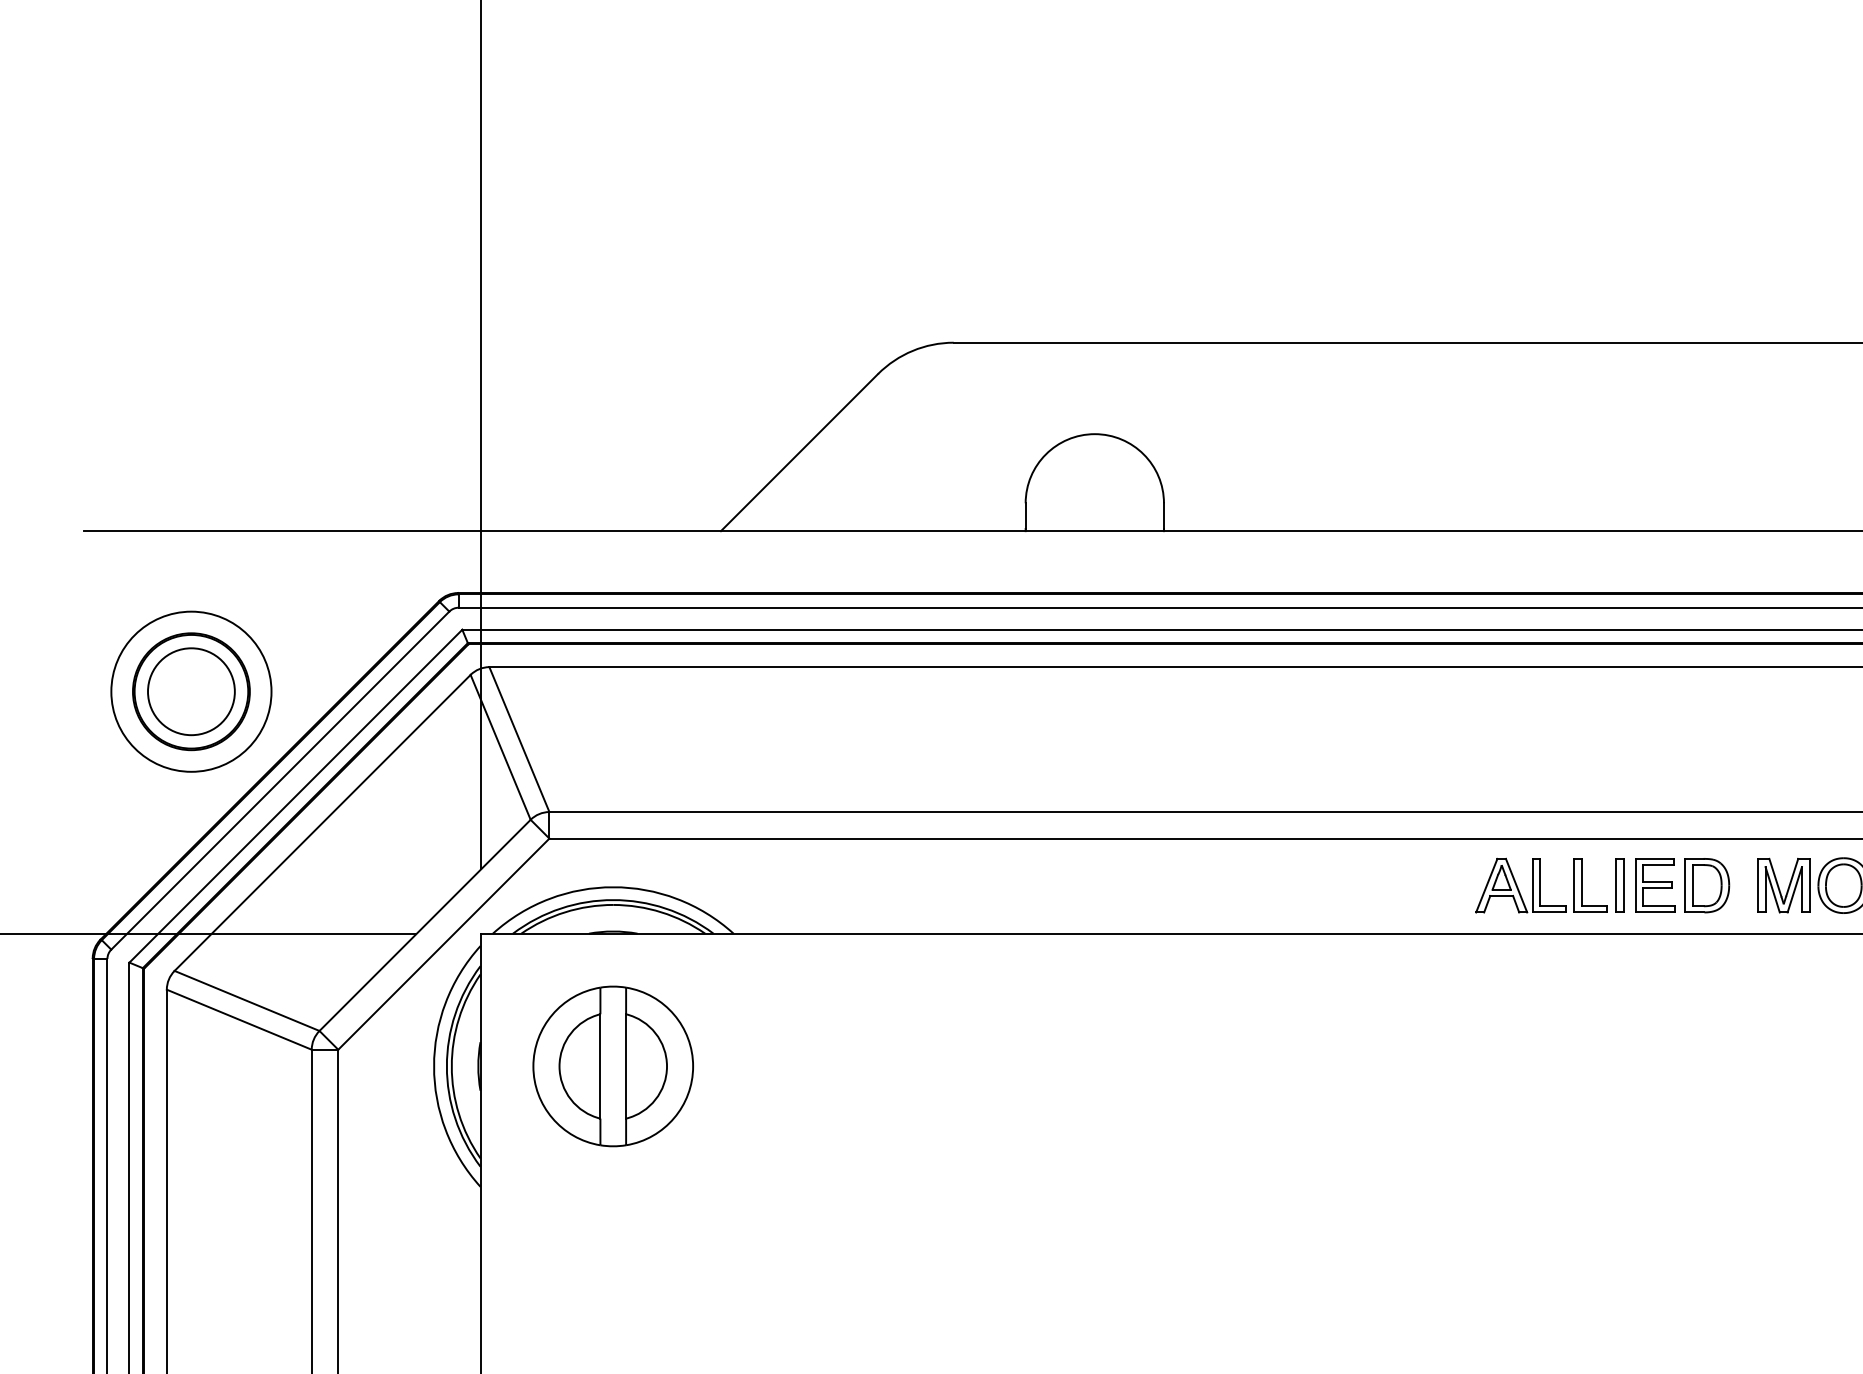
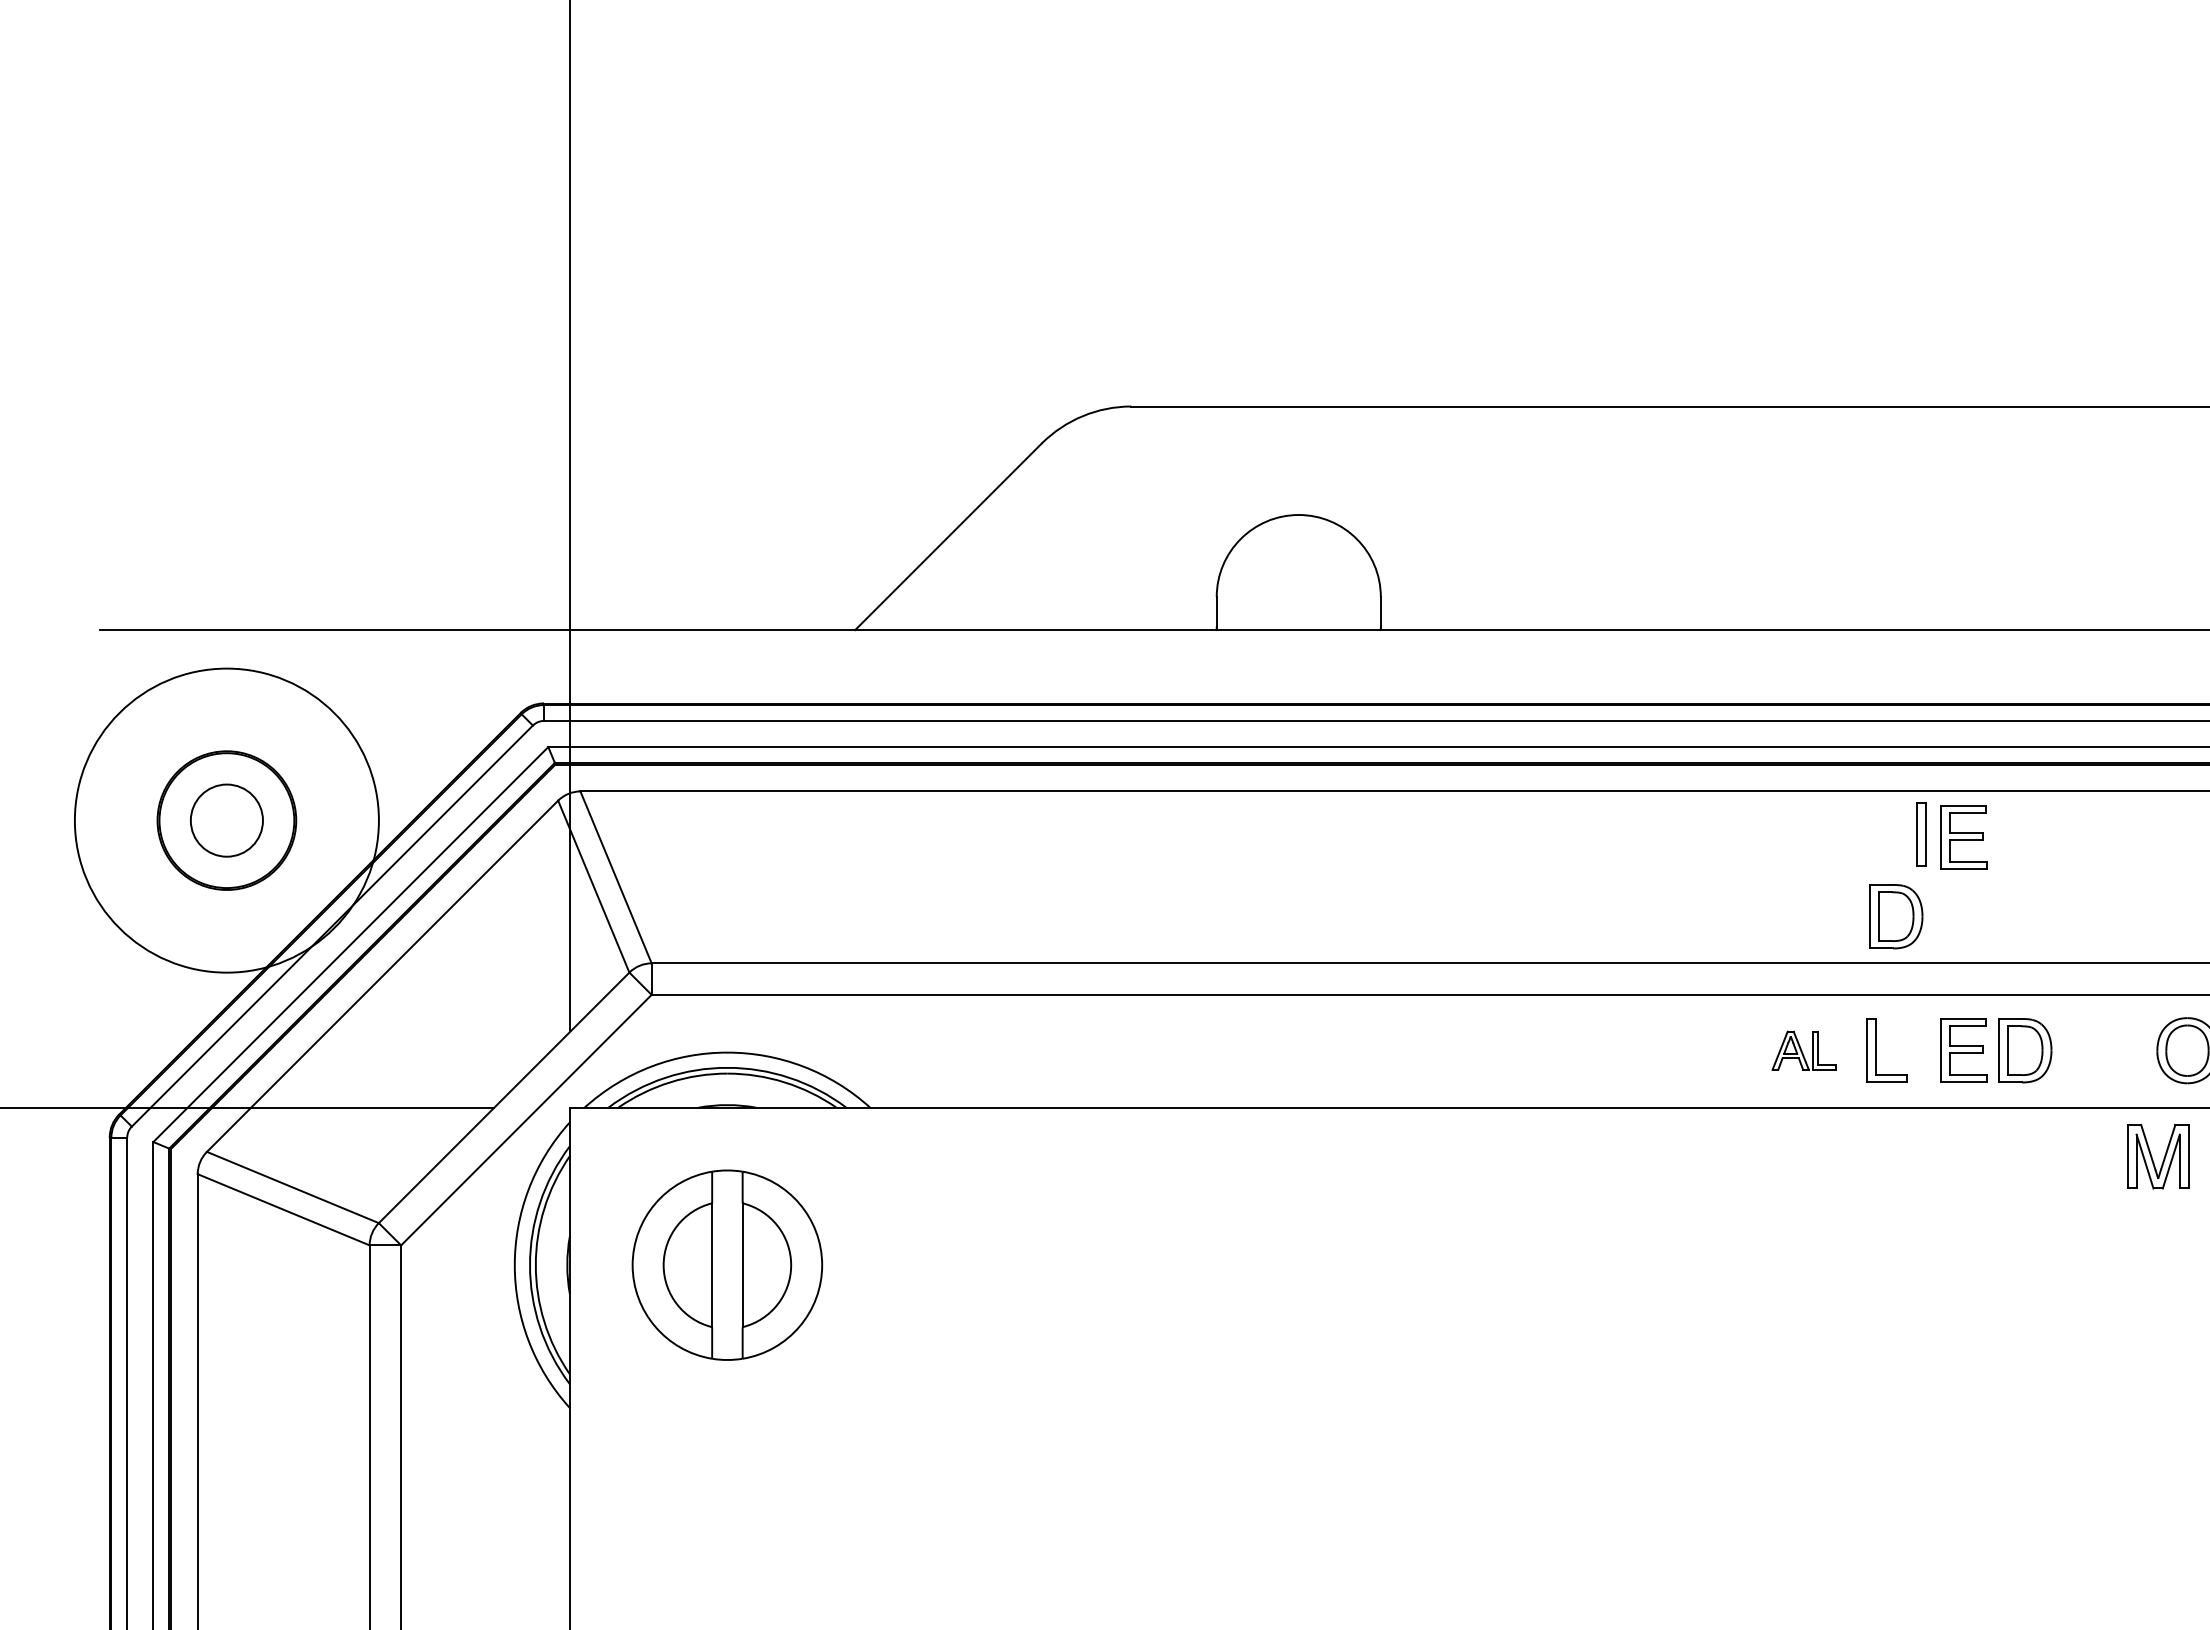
circle: (191, 691) -> (226, 820), size x0.7
circle: (191, 691) -> (226, 820), size x1.6
part: (1655, 705) -> (1963, 837), added
part: (1598, 772) -> (1896, 916), added
part: (1521, 885) -> (1804, 1050), size x0.6
part: (1619, 885) -> (1921, 834), moved
part: (1783, 885) -> (2158, 1156), moved

